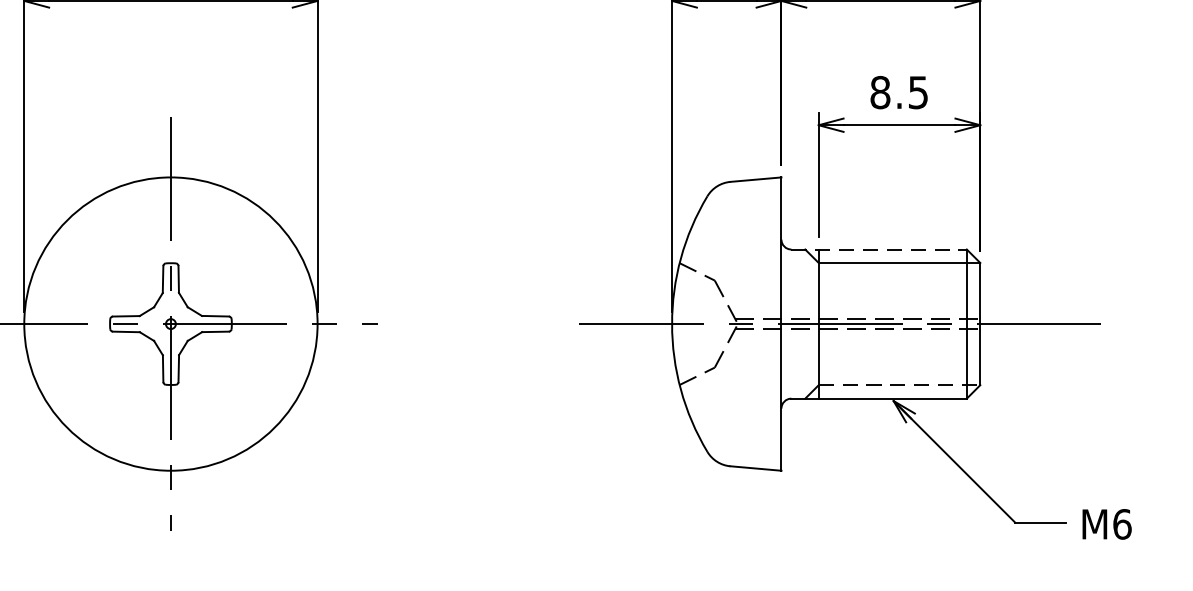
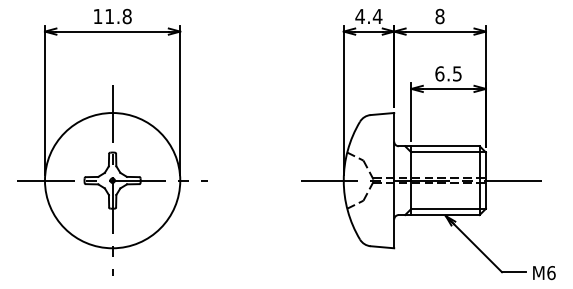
text: (879, 91) -> (439, 73), 8.5 -> 6.5
line: (879, 250) -> (439, 146), dashed -> solid
line: (901, 384) -> (449, 208), dashed -> solid

